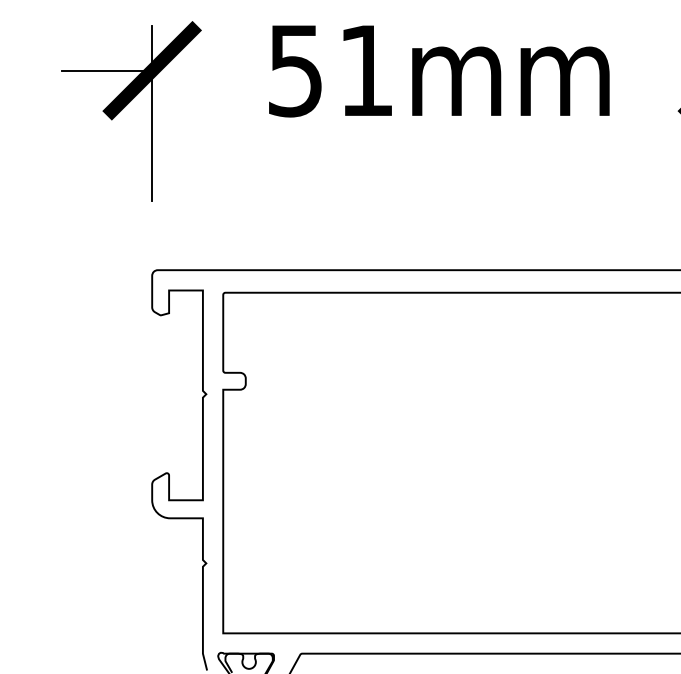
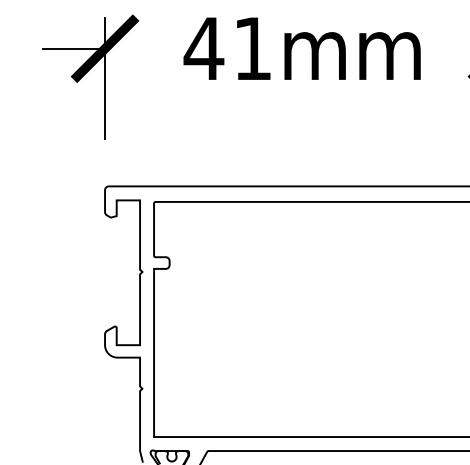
text: (294, 70) -> (203, 48), 51mm -> 41mm

